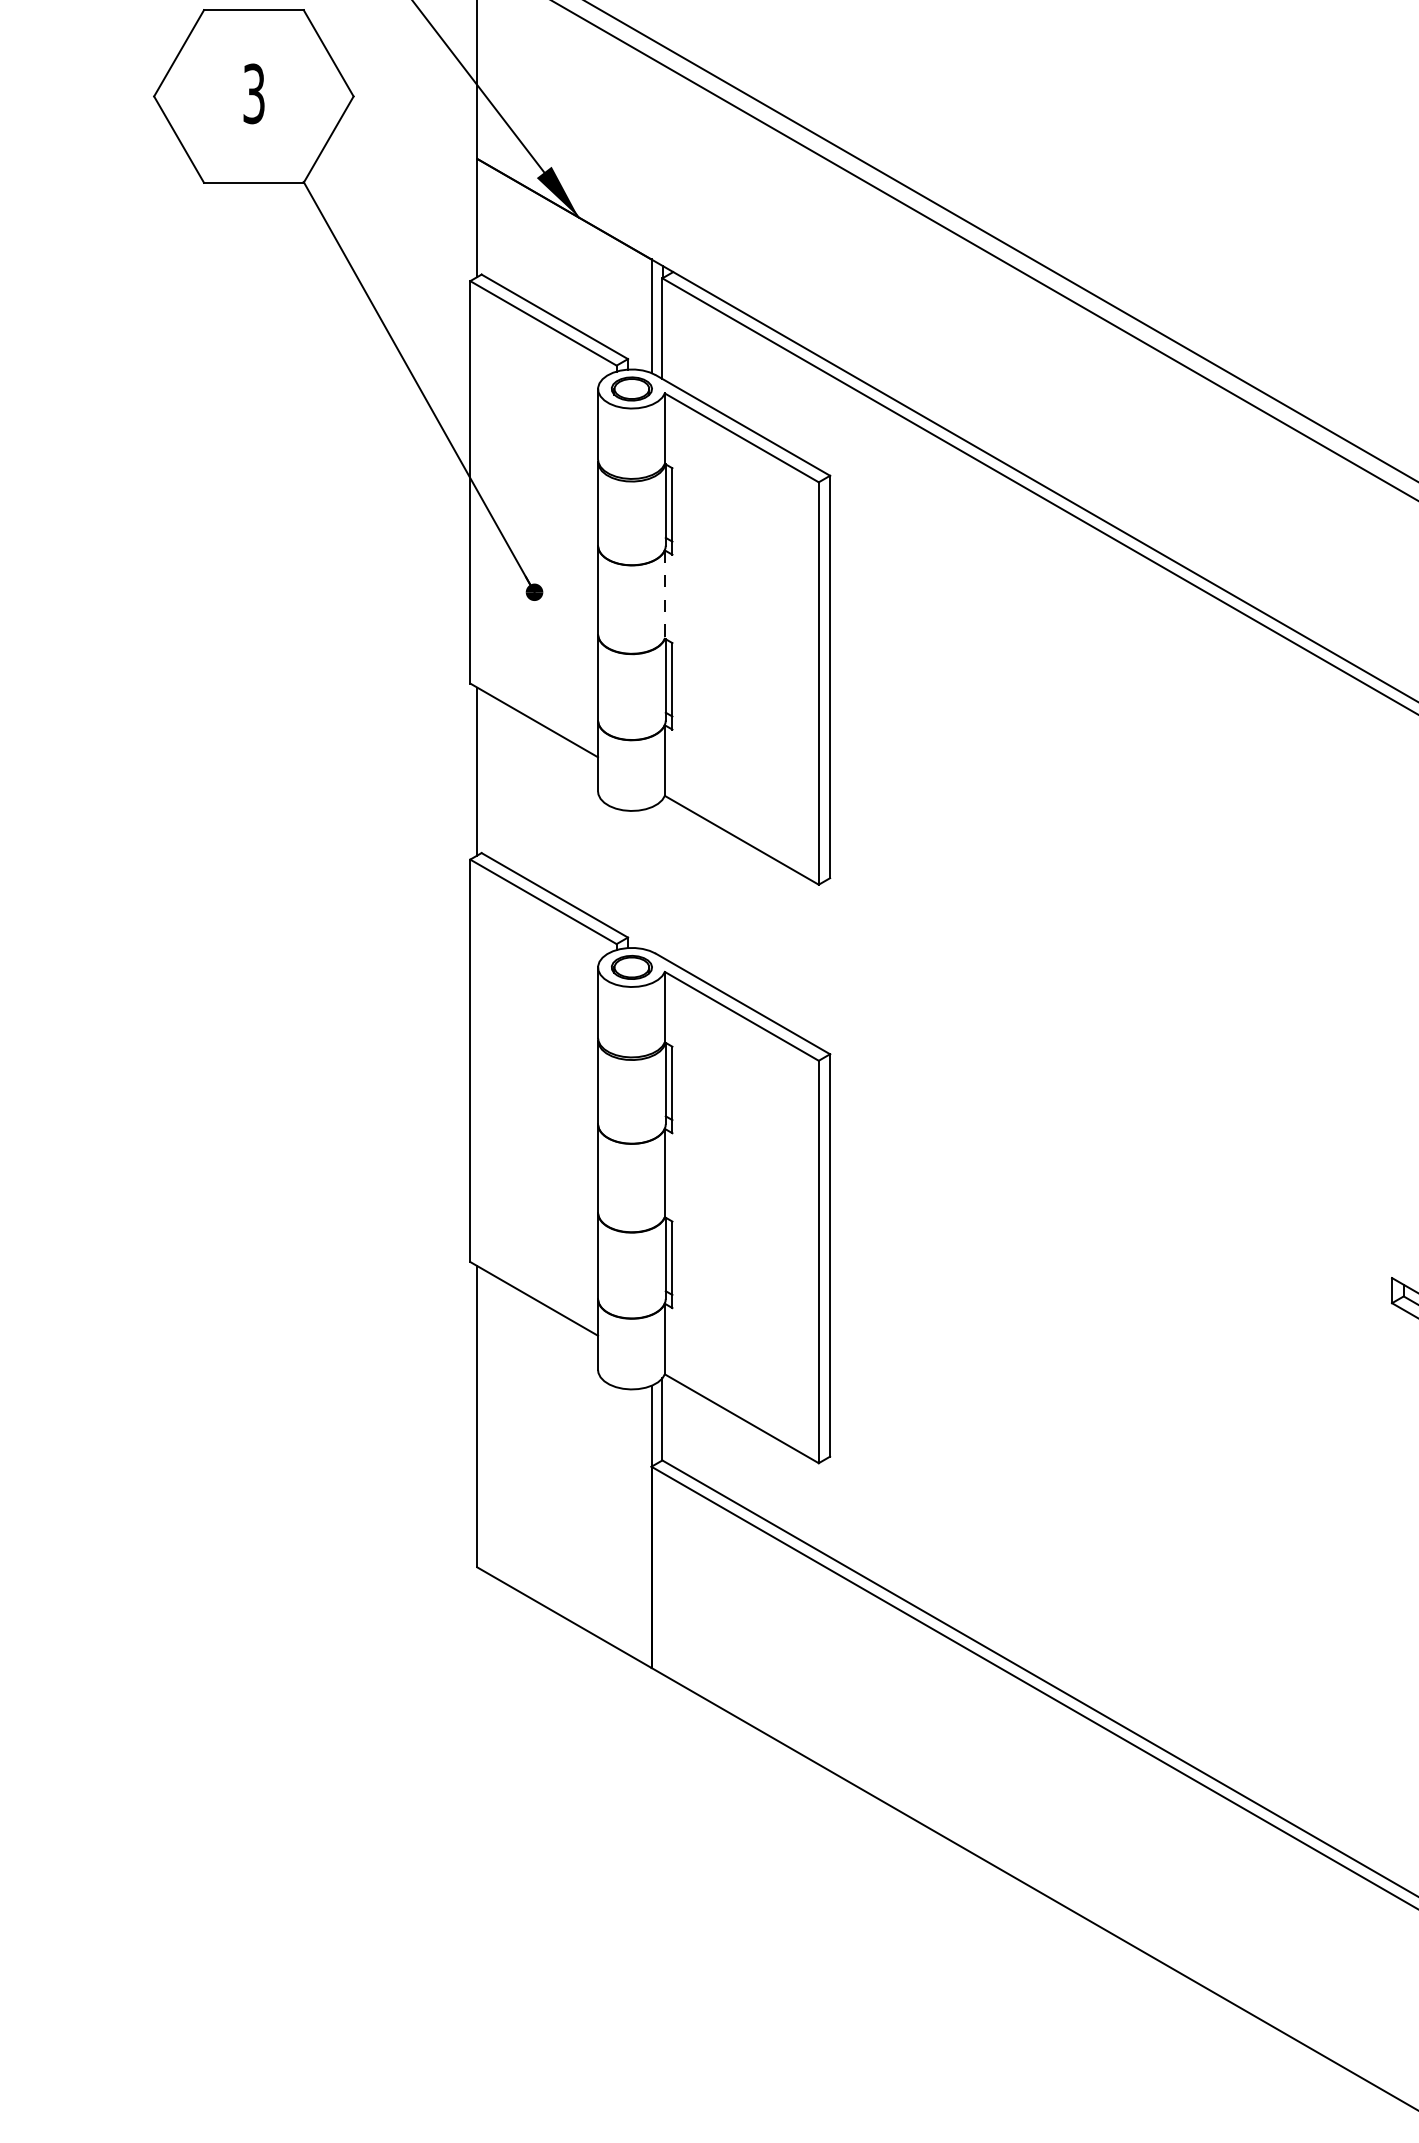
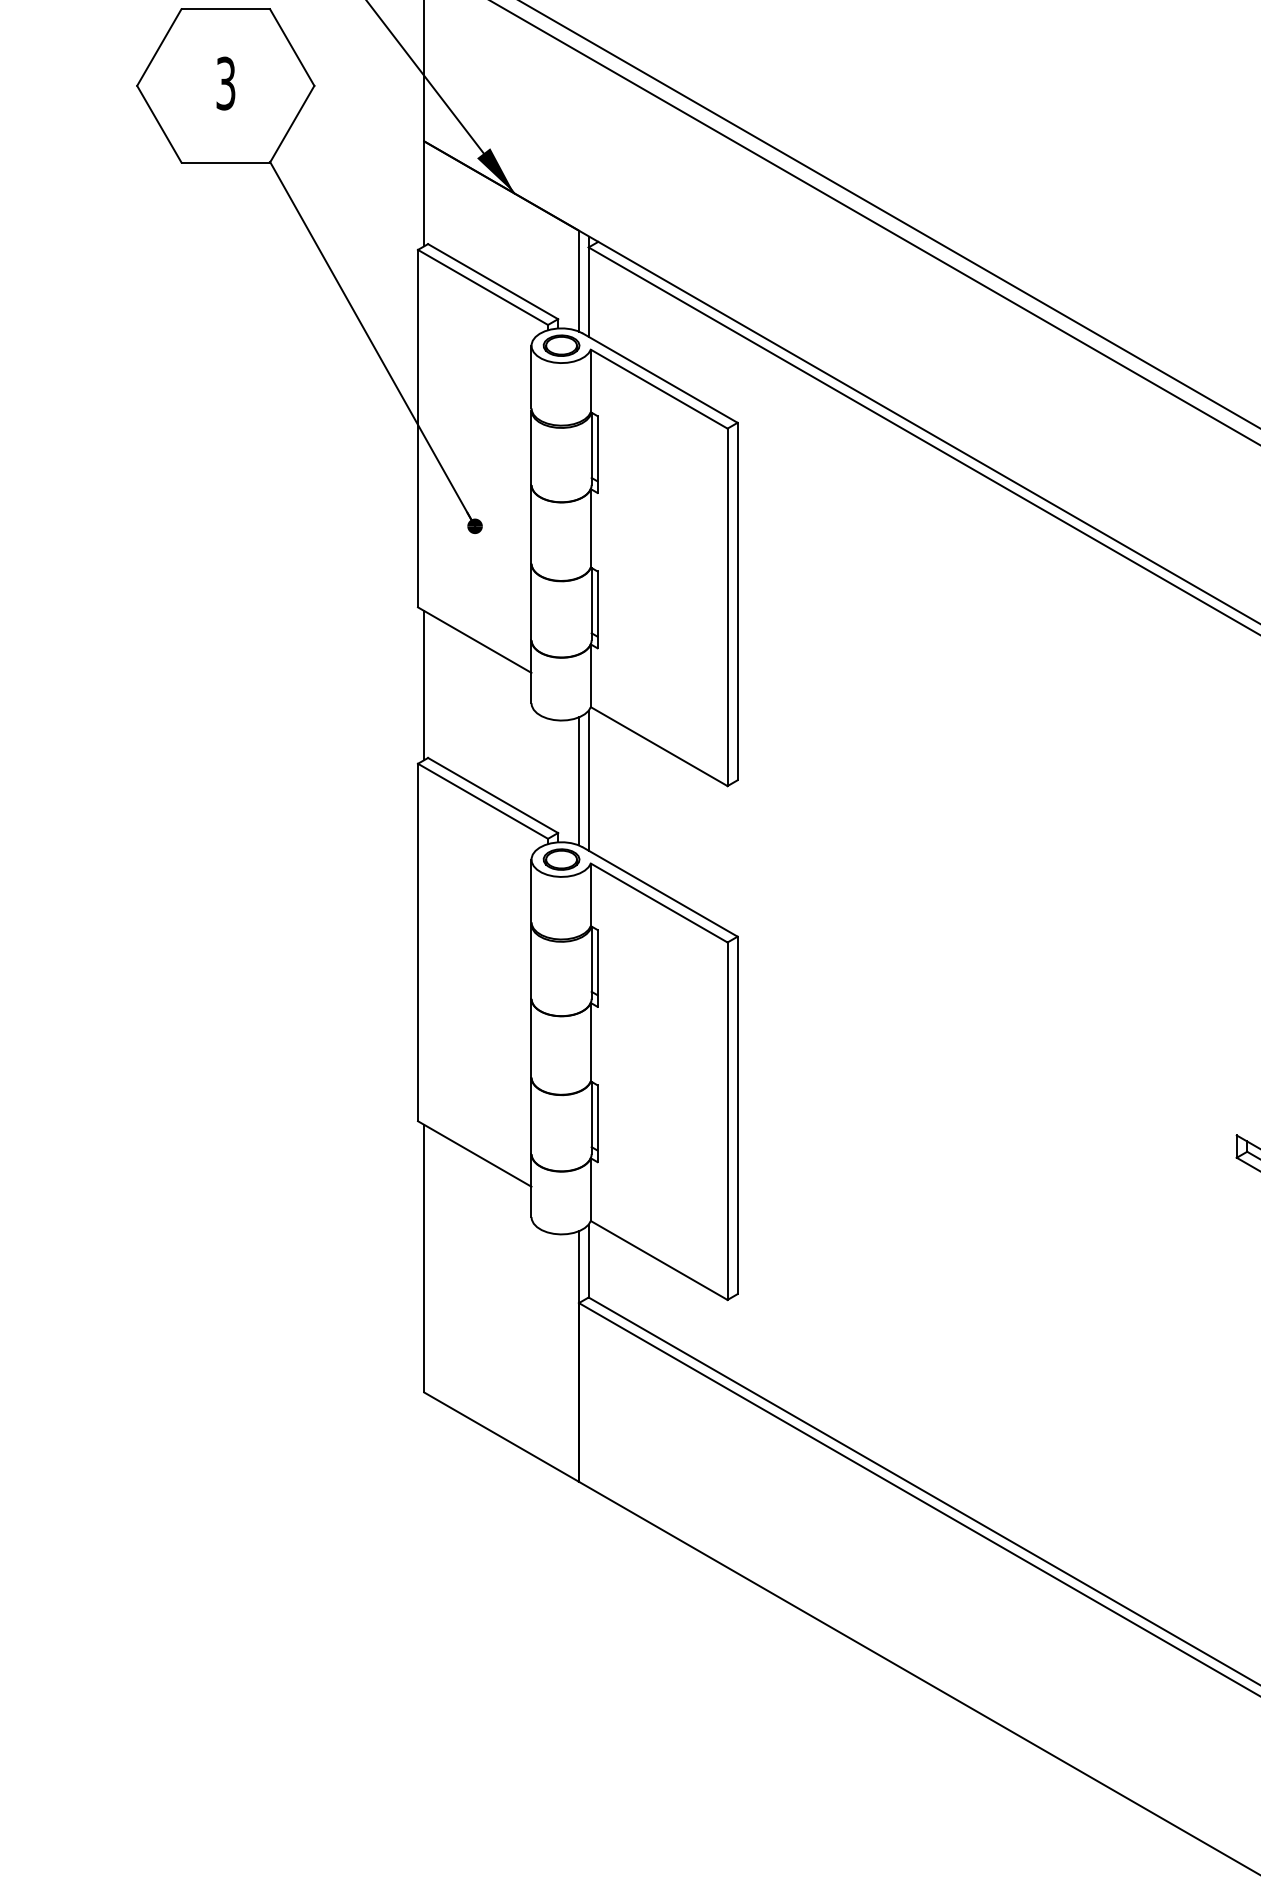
line: (664, 595) -> (590, 529), dashed -> solid
line: (662, 878) -> (588, 780), added
line: (651, 879) -> (578, 781), added

